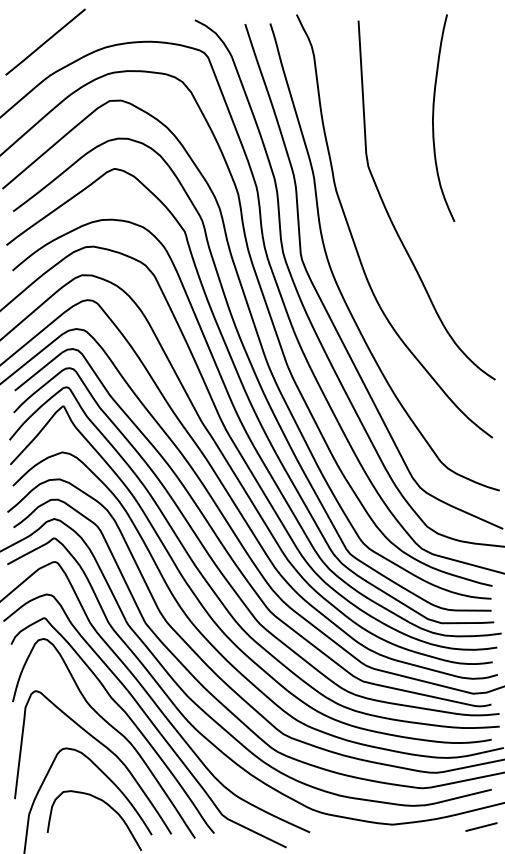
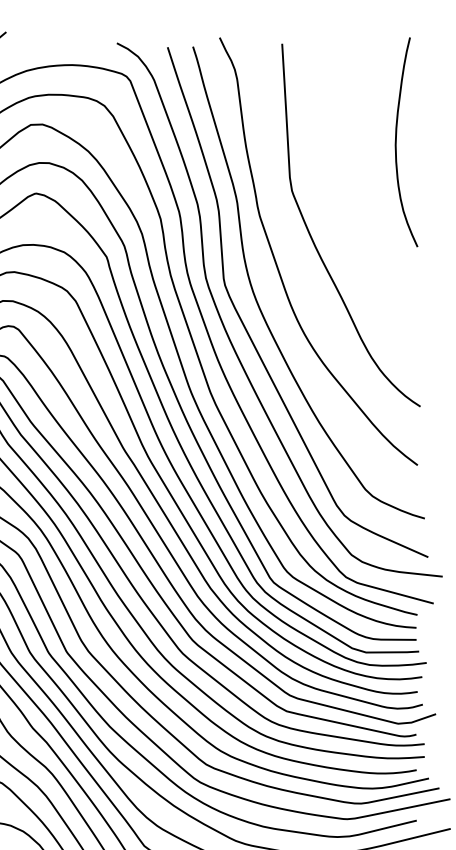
curve: (434, 114) -> (397, 138), moved

